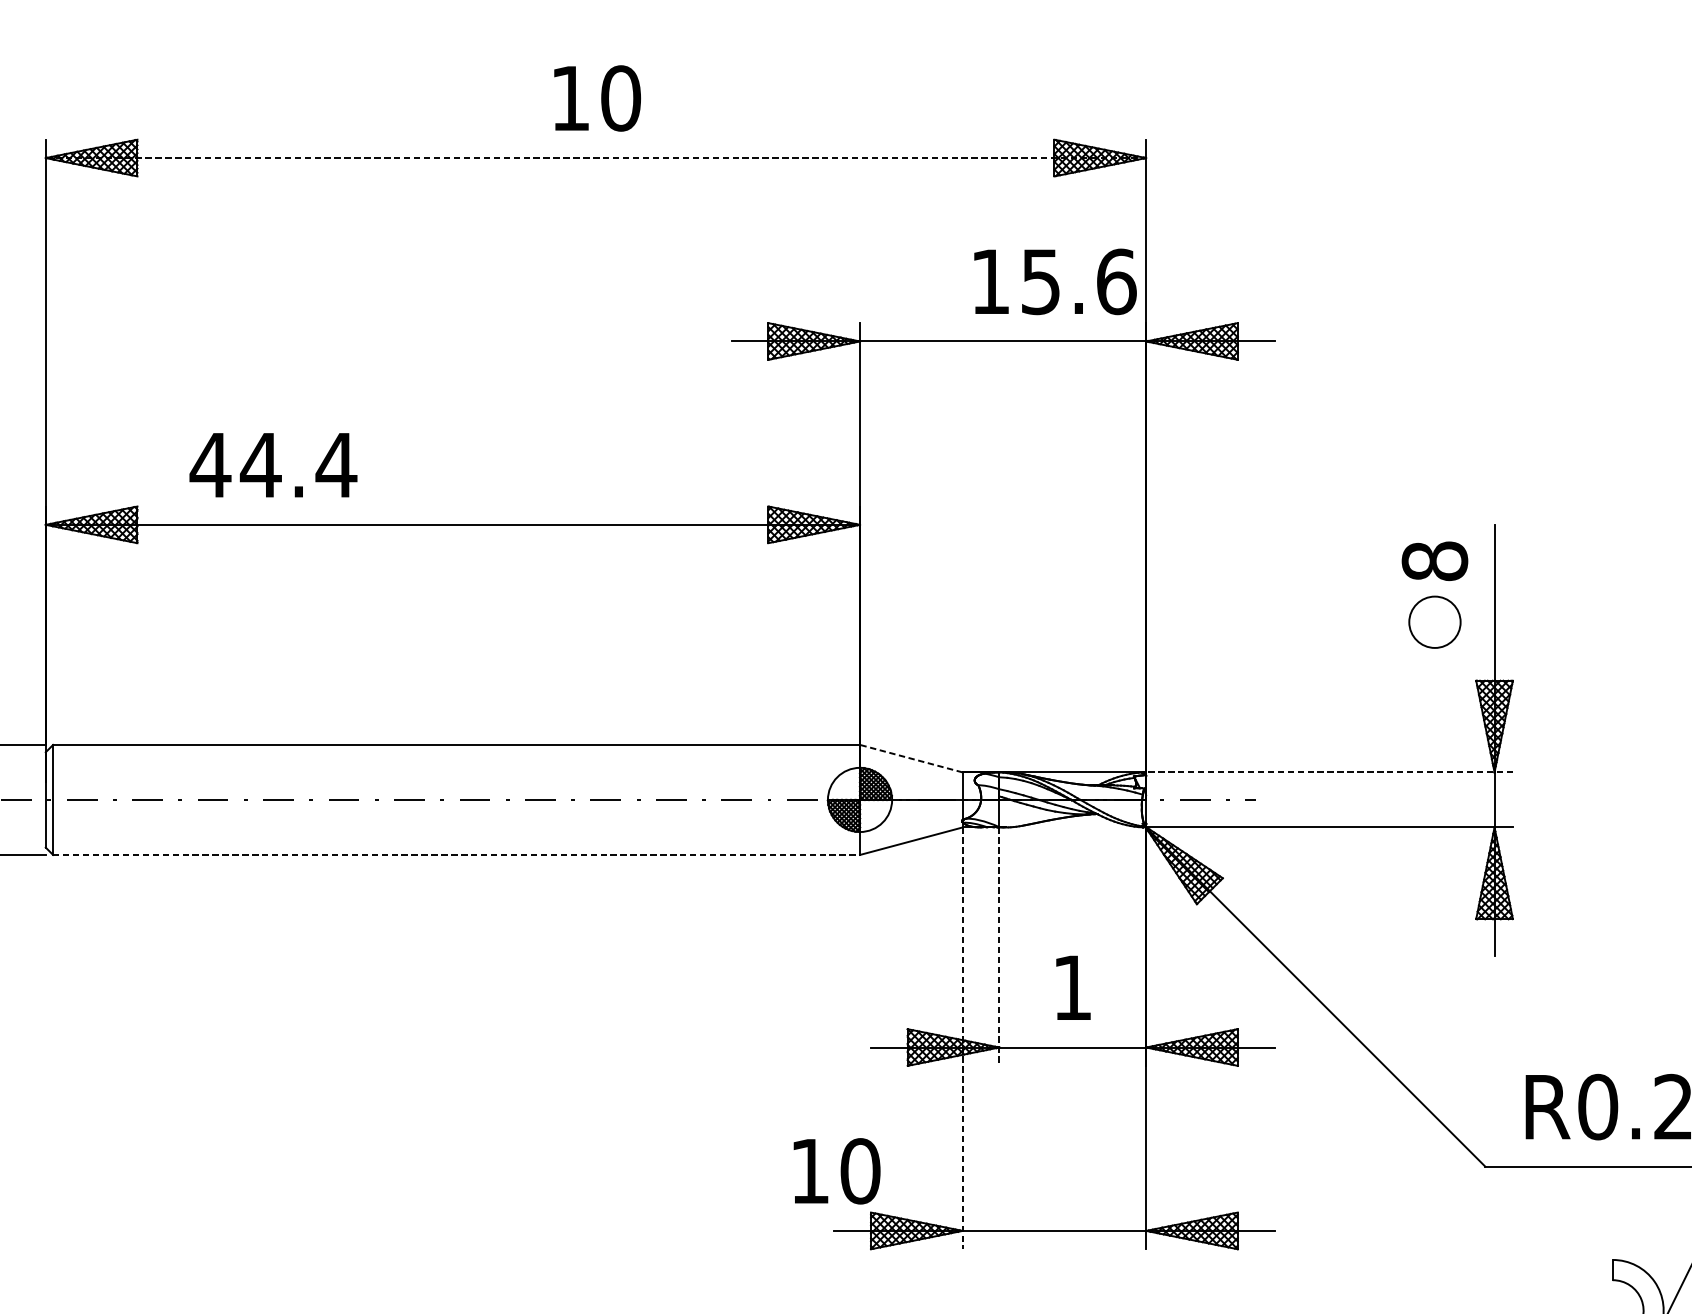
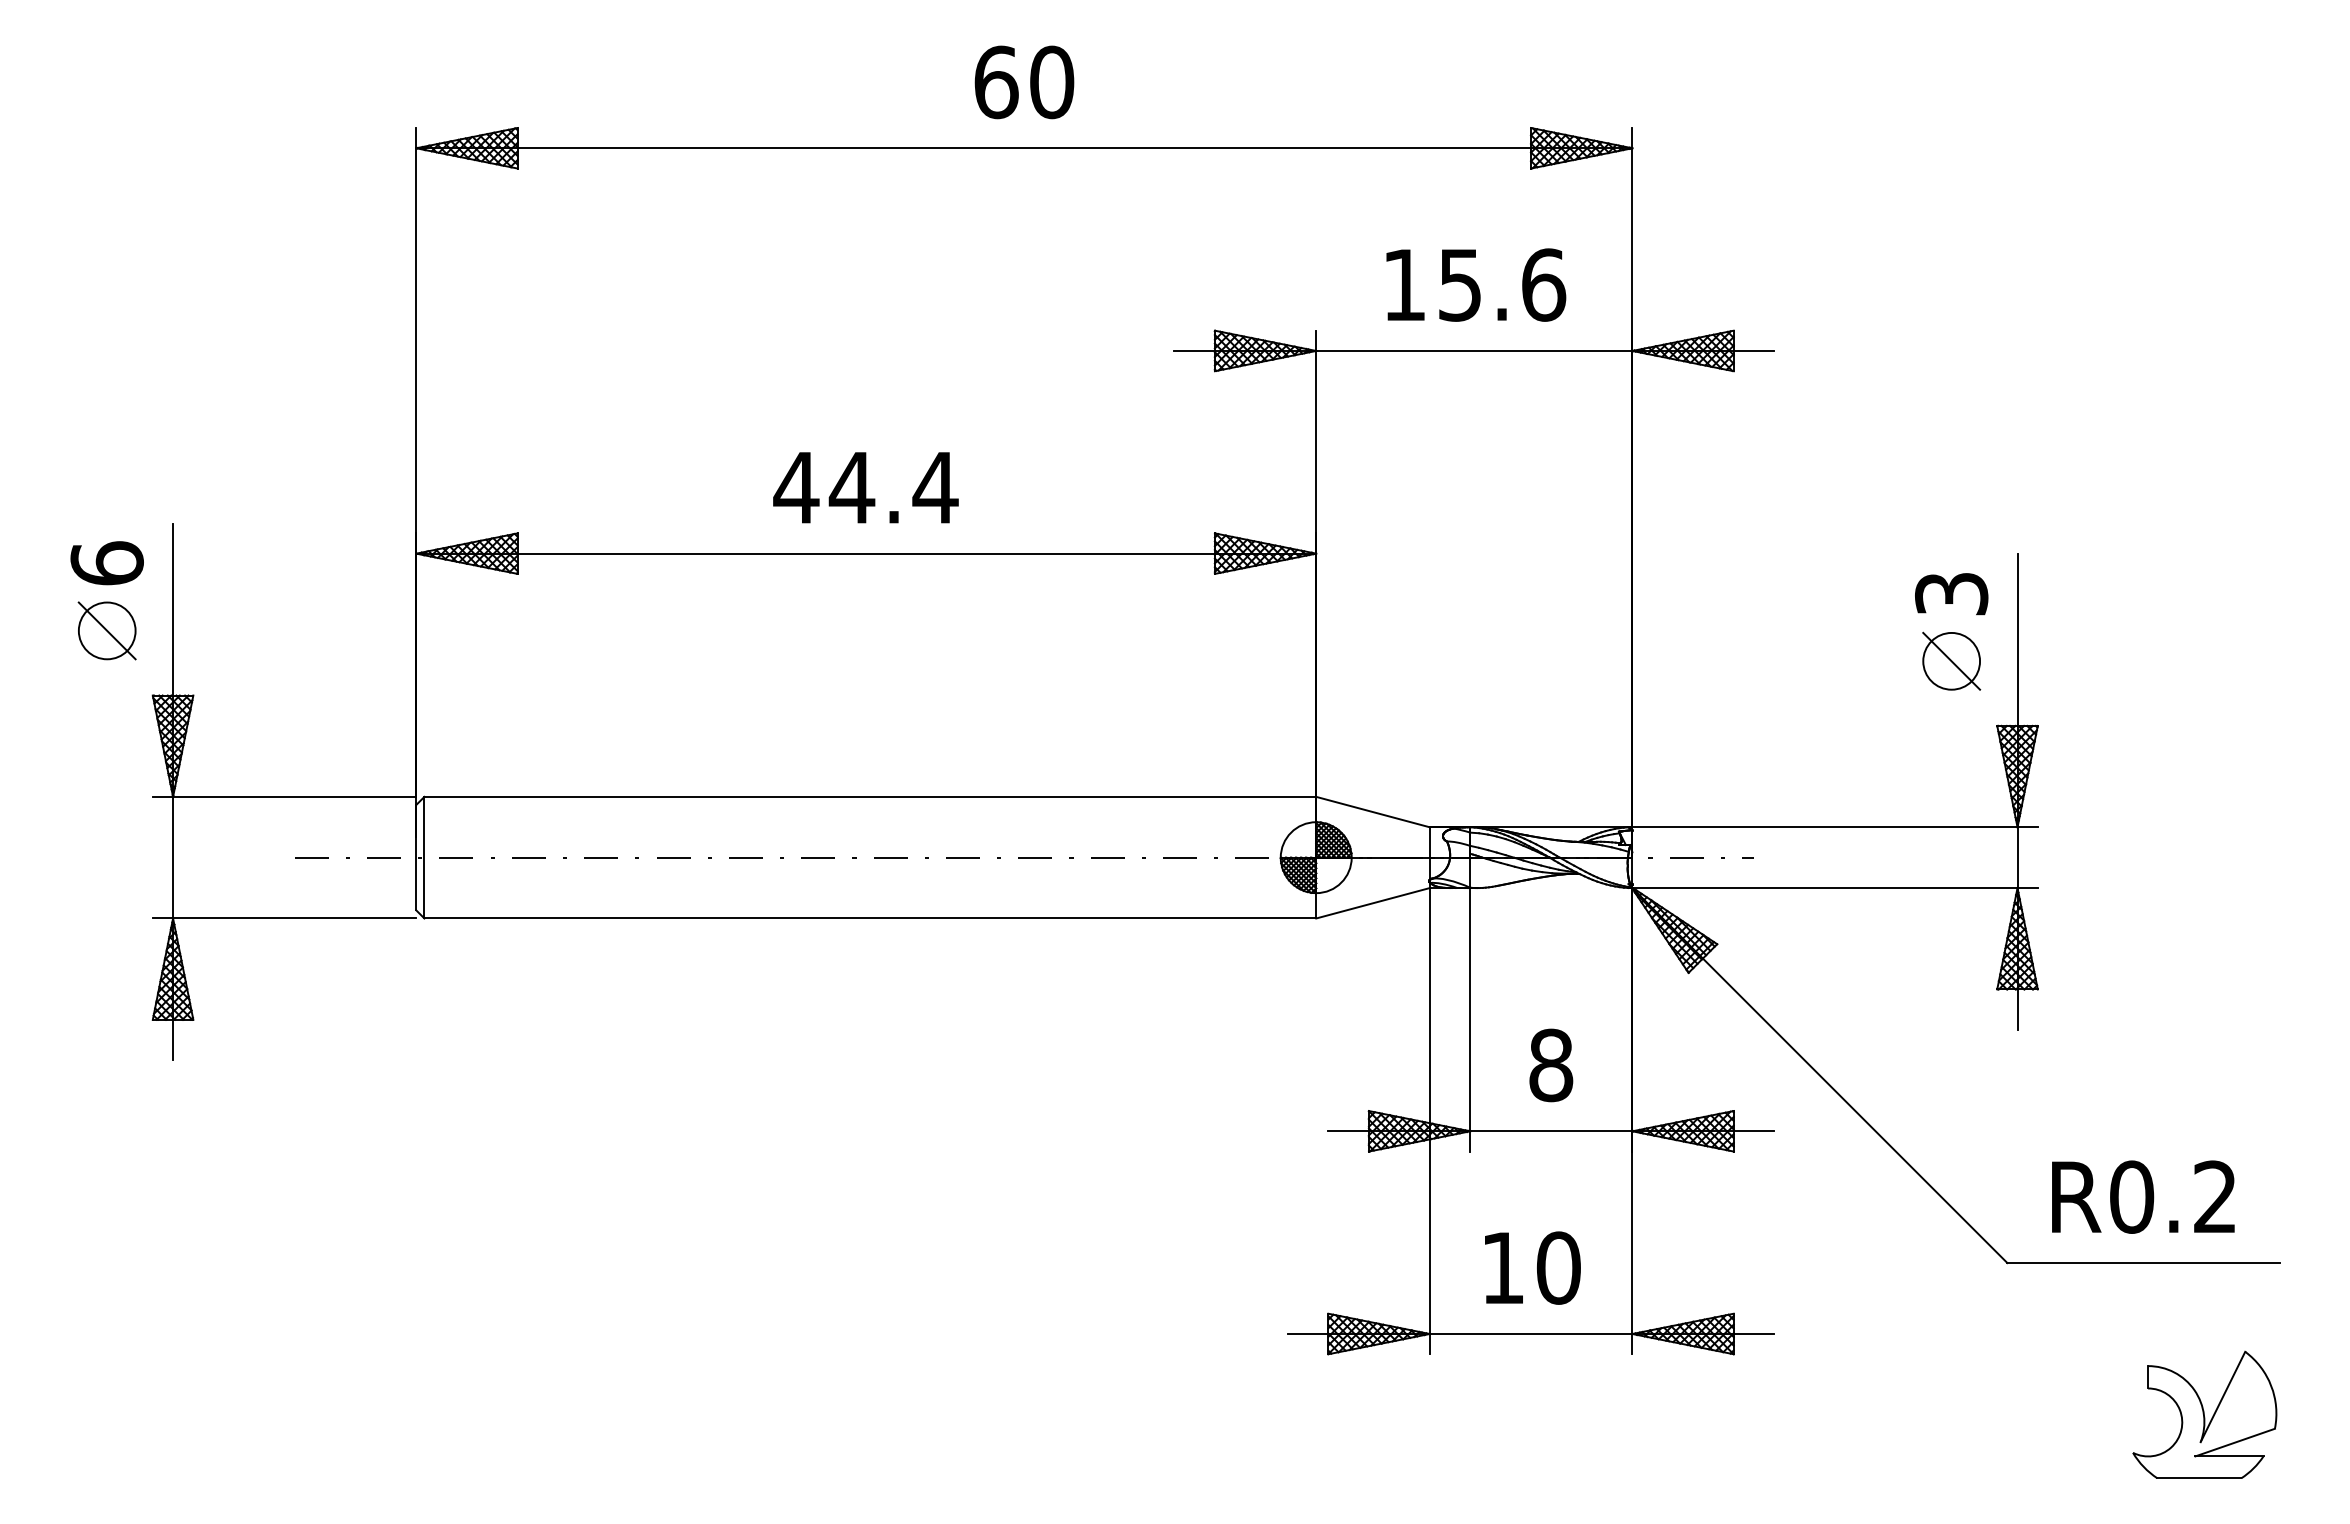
text: (570, 98) -> (996, 82), 10 -> 60
line: (596, 158) -> (1024, 148), dashed -> solid
text: (1055, 281) -> (1476, 284), moved
text: (273, 465) -> (865, 487), moved
text: (1434, 560) -> (1951, 593), 8 -> 3
line: (1434, 621) -> (1951, 660), added
line: (910, 759) -> (1372, 812), dashed -> solid
line: (1328, 772) -> (1833, 827), dashed -> solid
line: (456, 854) -> (870, 918), dashed -> solid
line: (999, 946) -> (1470, 1019), dashed -> solid
text: (1072, 987) -> (1551, 1065), 1 -> 8
line: (962, 1038) -> (1429, 1121), dashed -> solid
text: (836, 1170) -> (1532, 1267), moved

